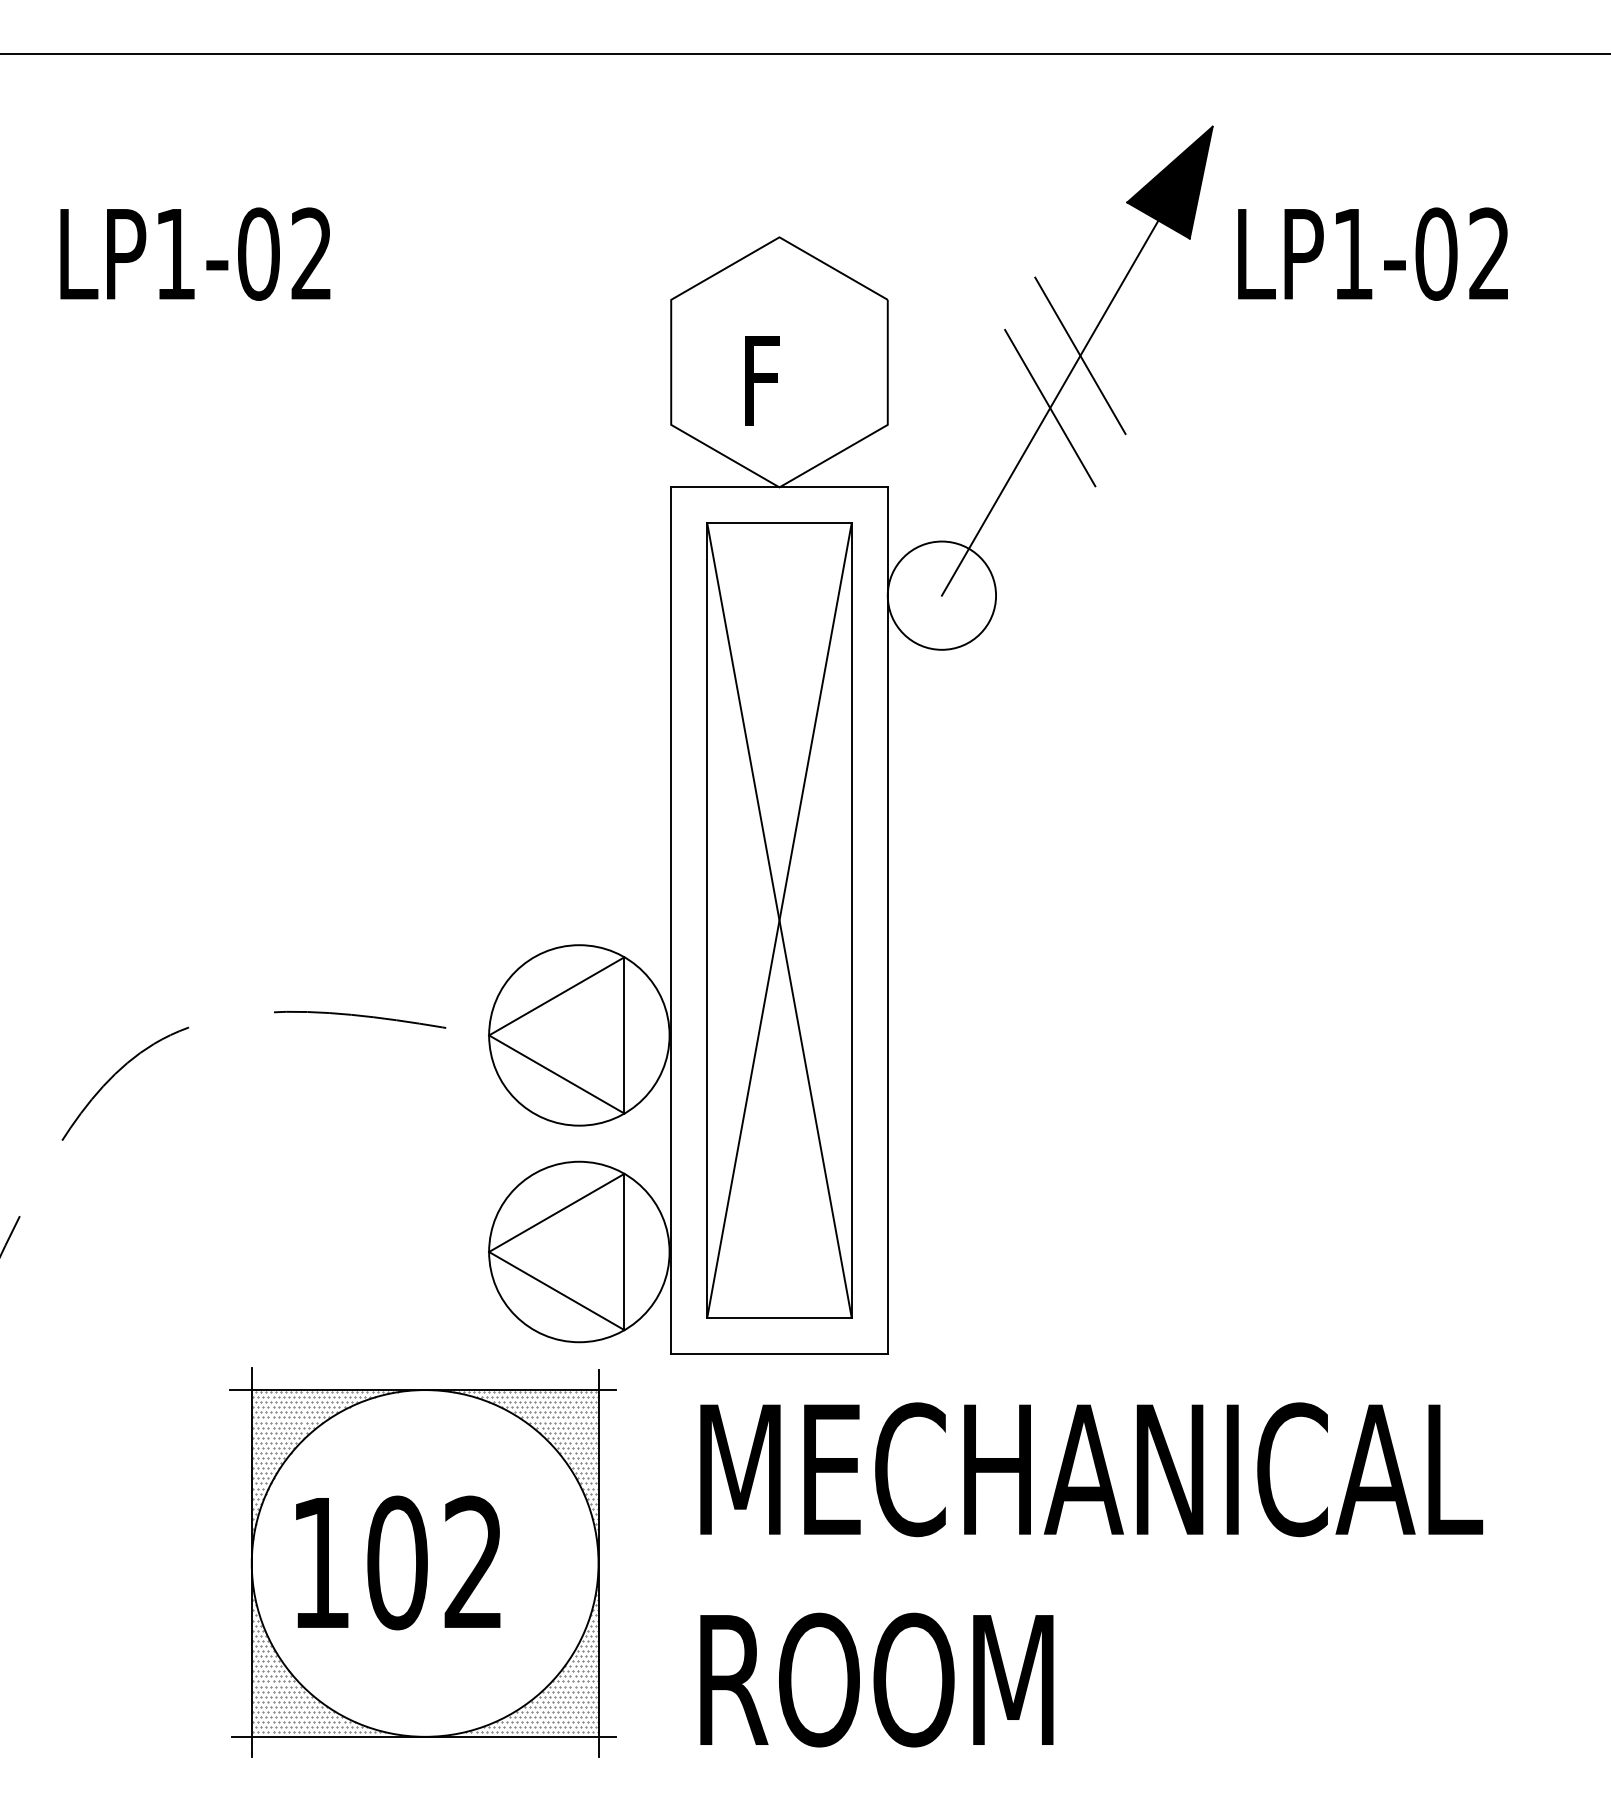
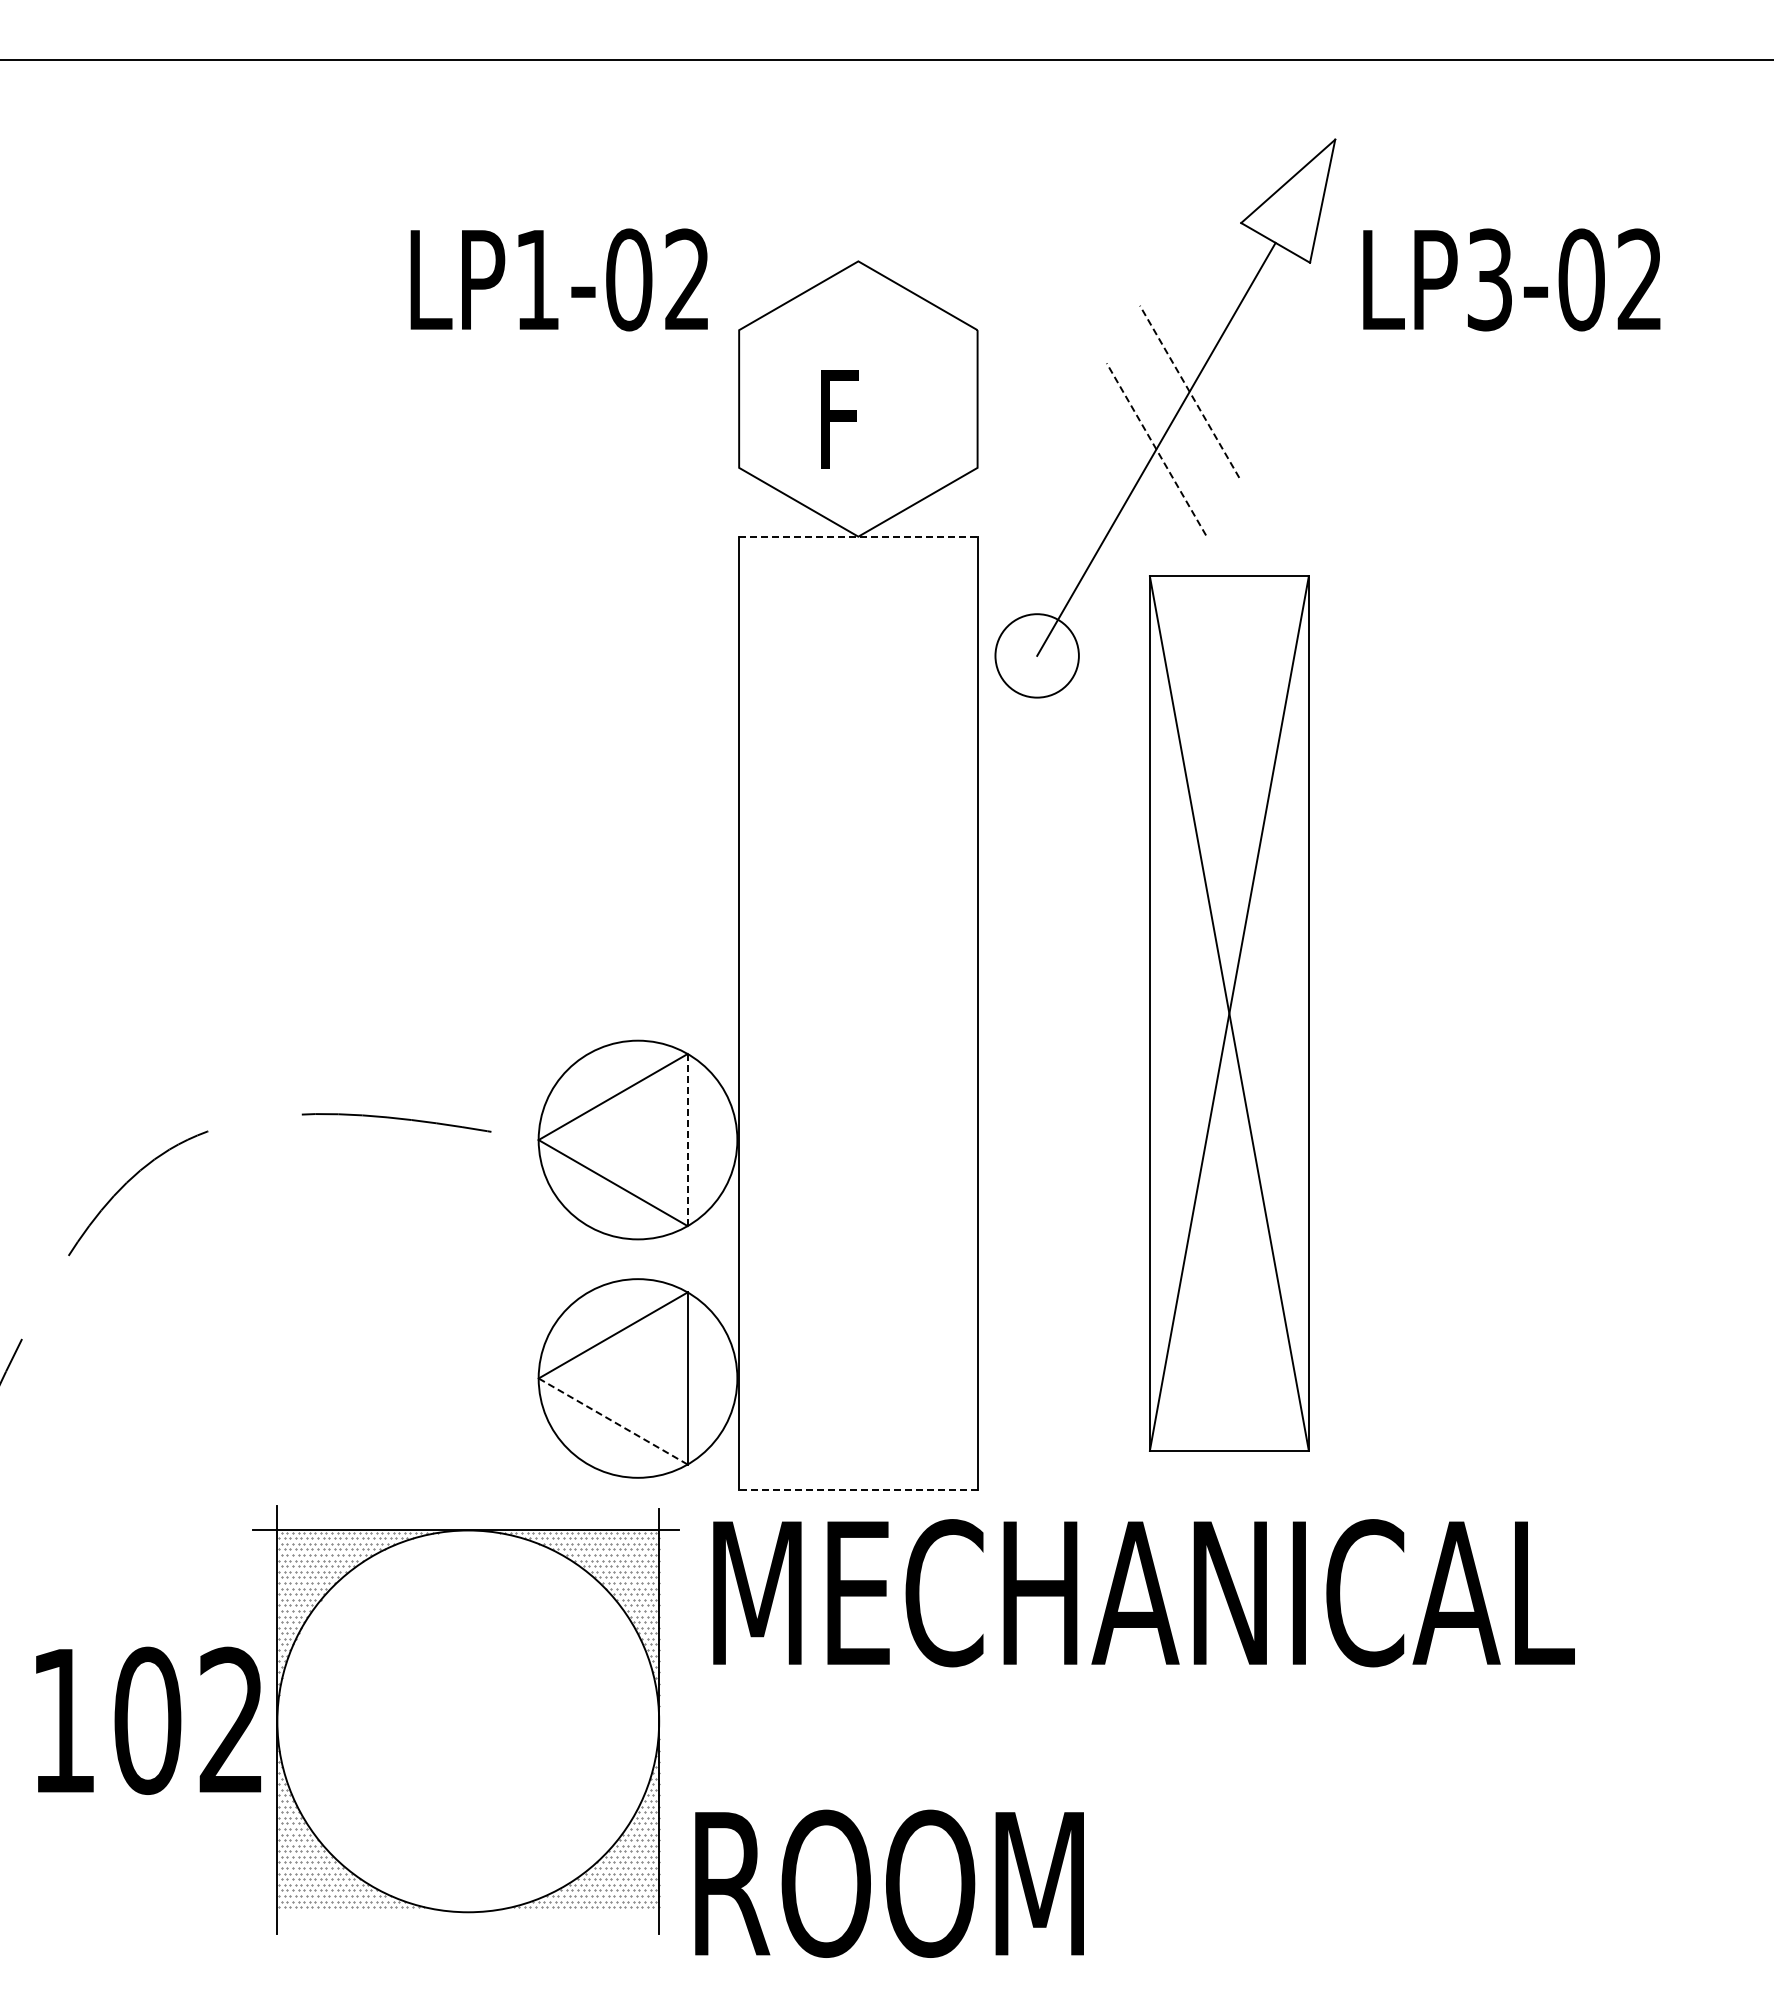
fill: (1170, 182) -> (1288, 200), removed
text: (194, 253) -> (558, 279), moved
text: (1352, 253) -> (1489, 279), LP1-02 -> LP3-02
line: (1080, 355) -> (1189, 391), solid -> dashed
line: (1050, 407) -> (1156, 448), solid -> dashed
line: (779, 487) -> (858, 536), solid -> dashed
circle: (941, 595) -> (1036, 655), size x0.7
part: (779, 920) -> (1229, 1013), moved
line: (624, 1035) -> (687, 1140), solid -> dashed
line: (556, 1291) -> (612, 1421), solid -> dashed
line: (778, 1353) -> (857, 1490), solid -> dashed
text: (1091, 1470) -> (1143, 1593), moved
text: (398, 1562) -> (148, 1720), moved
text: (876, 1679) -> (889, 1883), moved
line: (423, 1737) -> (466, 1912), removed

